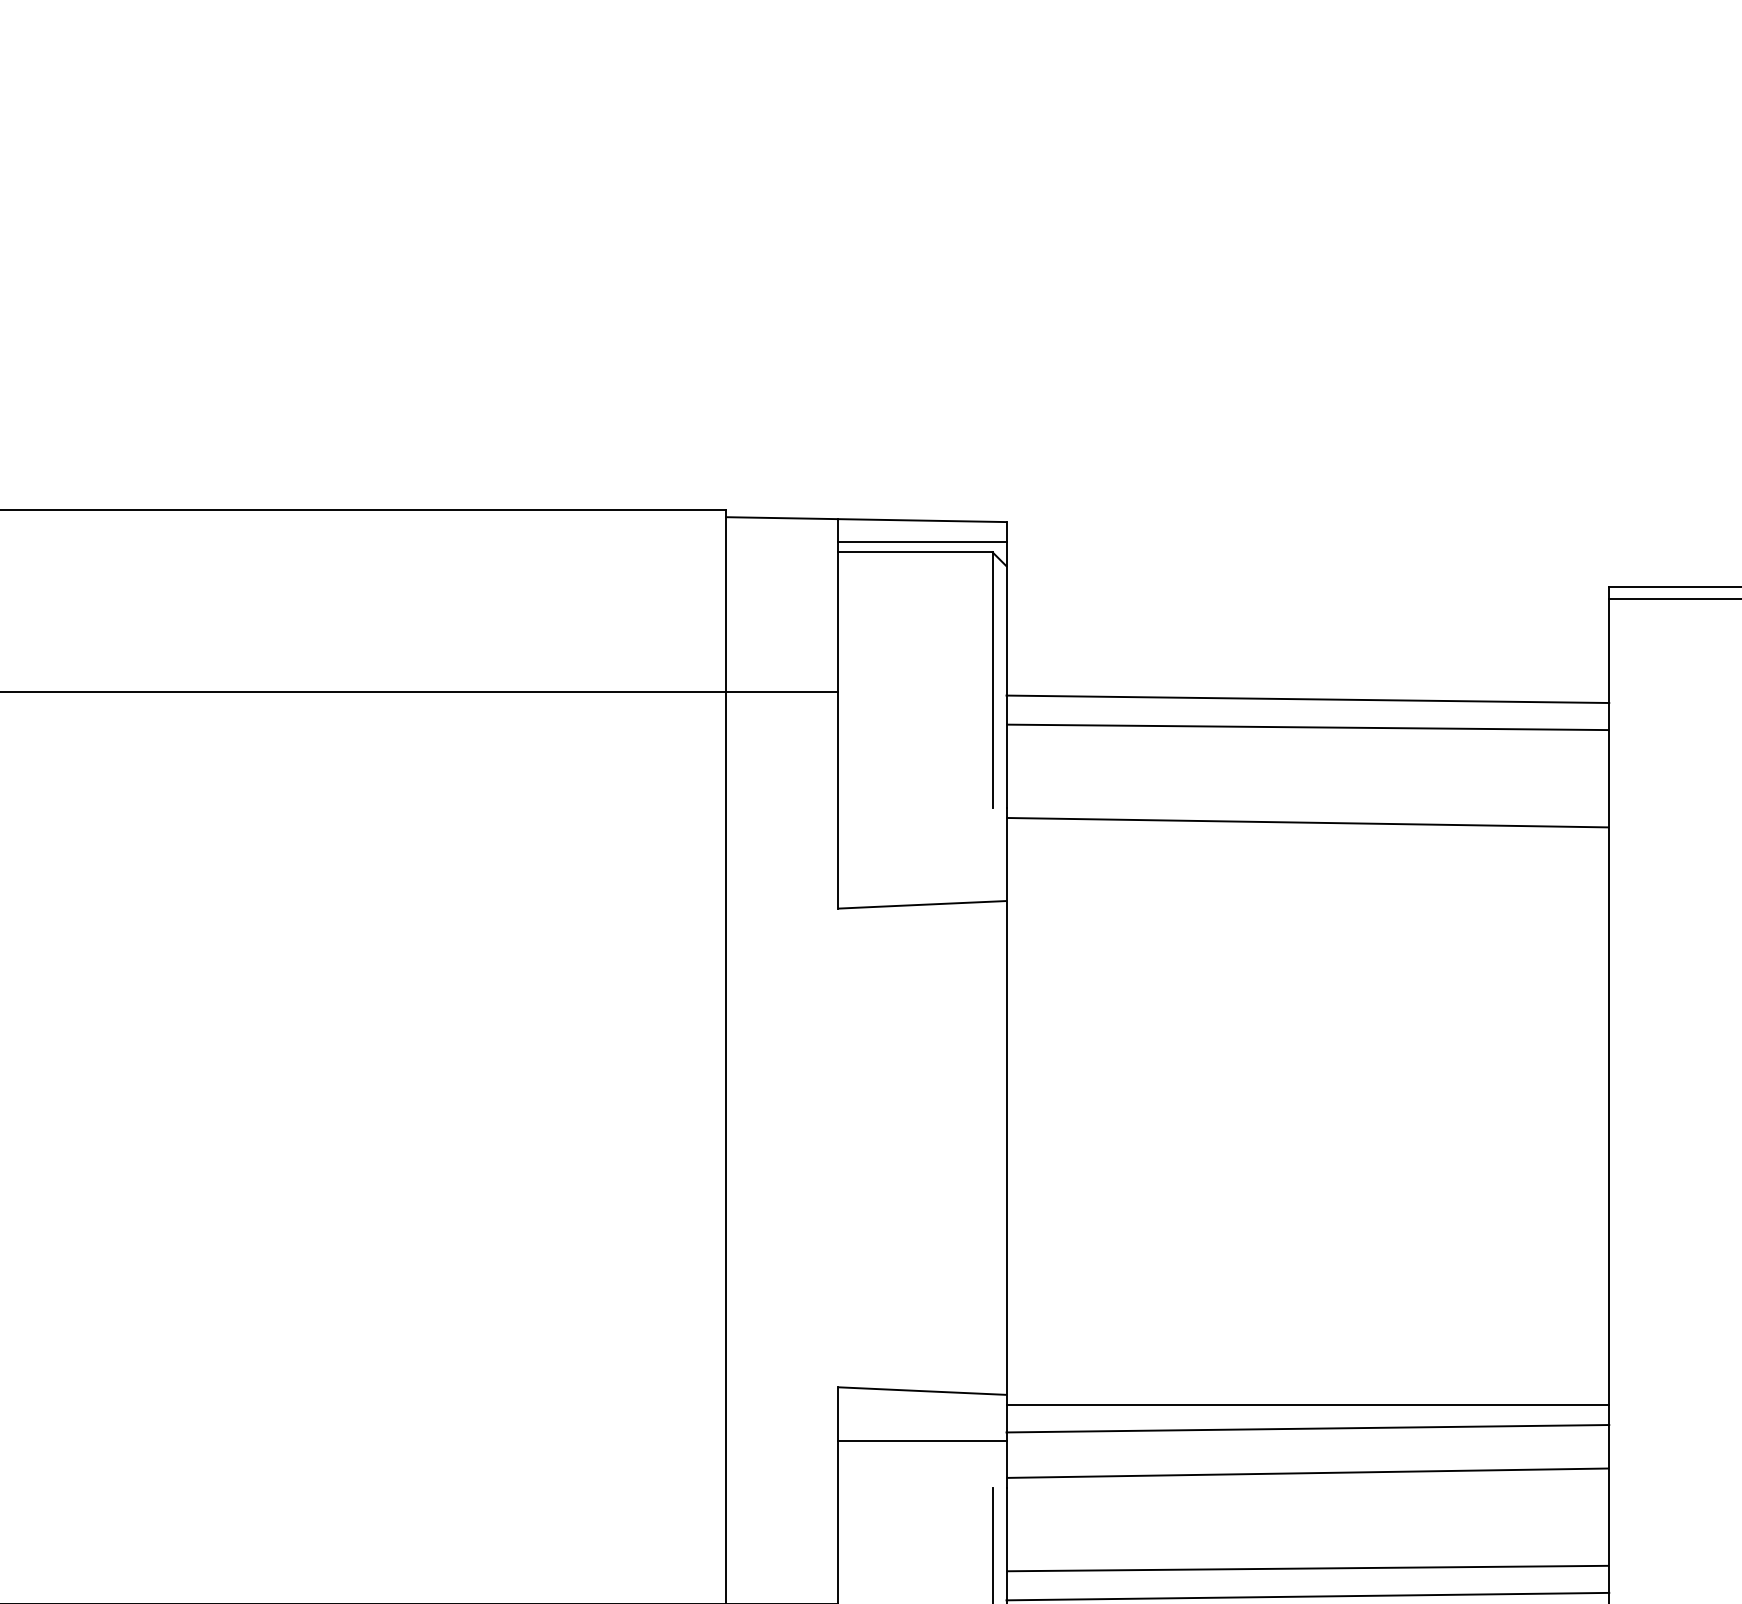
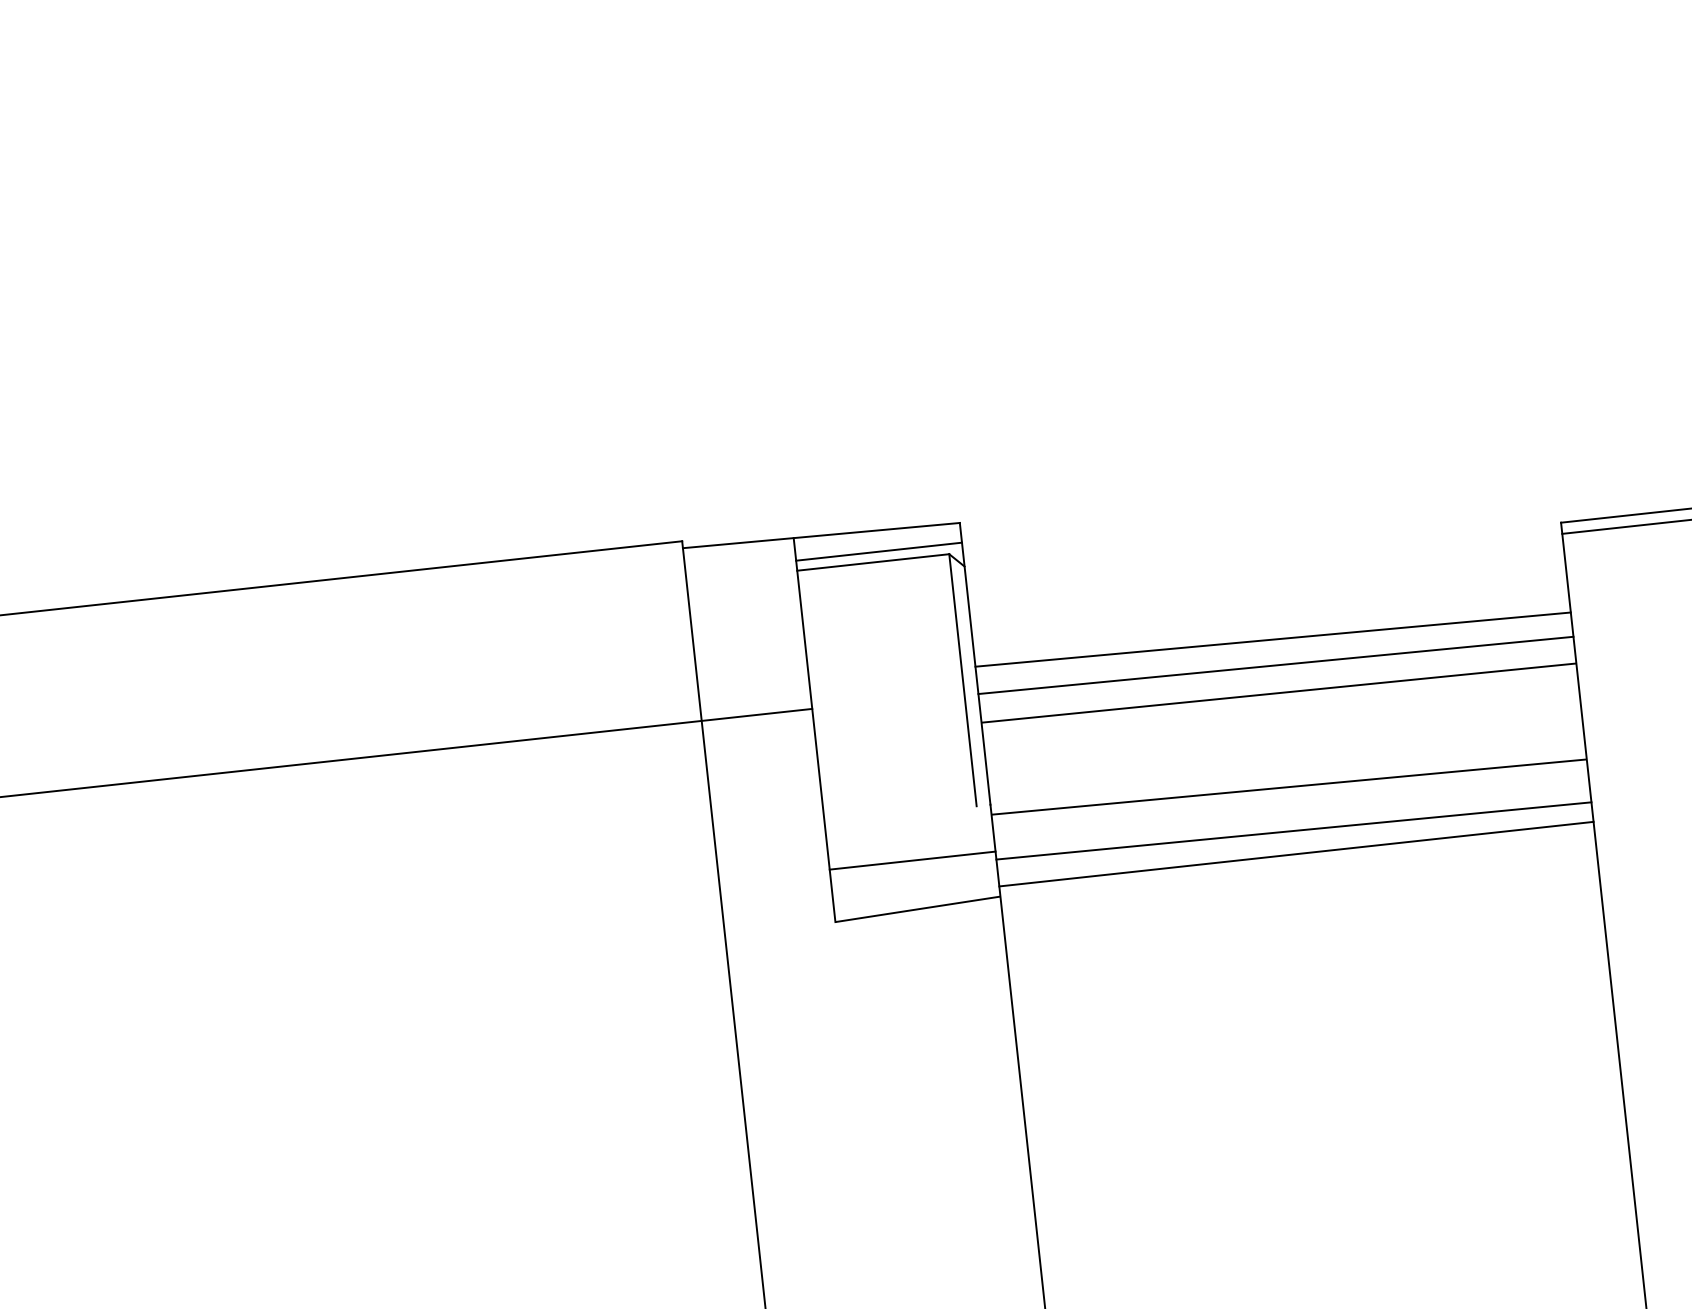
line: (1307, 672) -> (1272, 639), added
line: (922, 855) -> (912, 860), added
line: (1307, 866) -> (1293, 830), added
line: (1307, 890) -> (1296, 853), added

